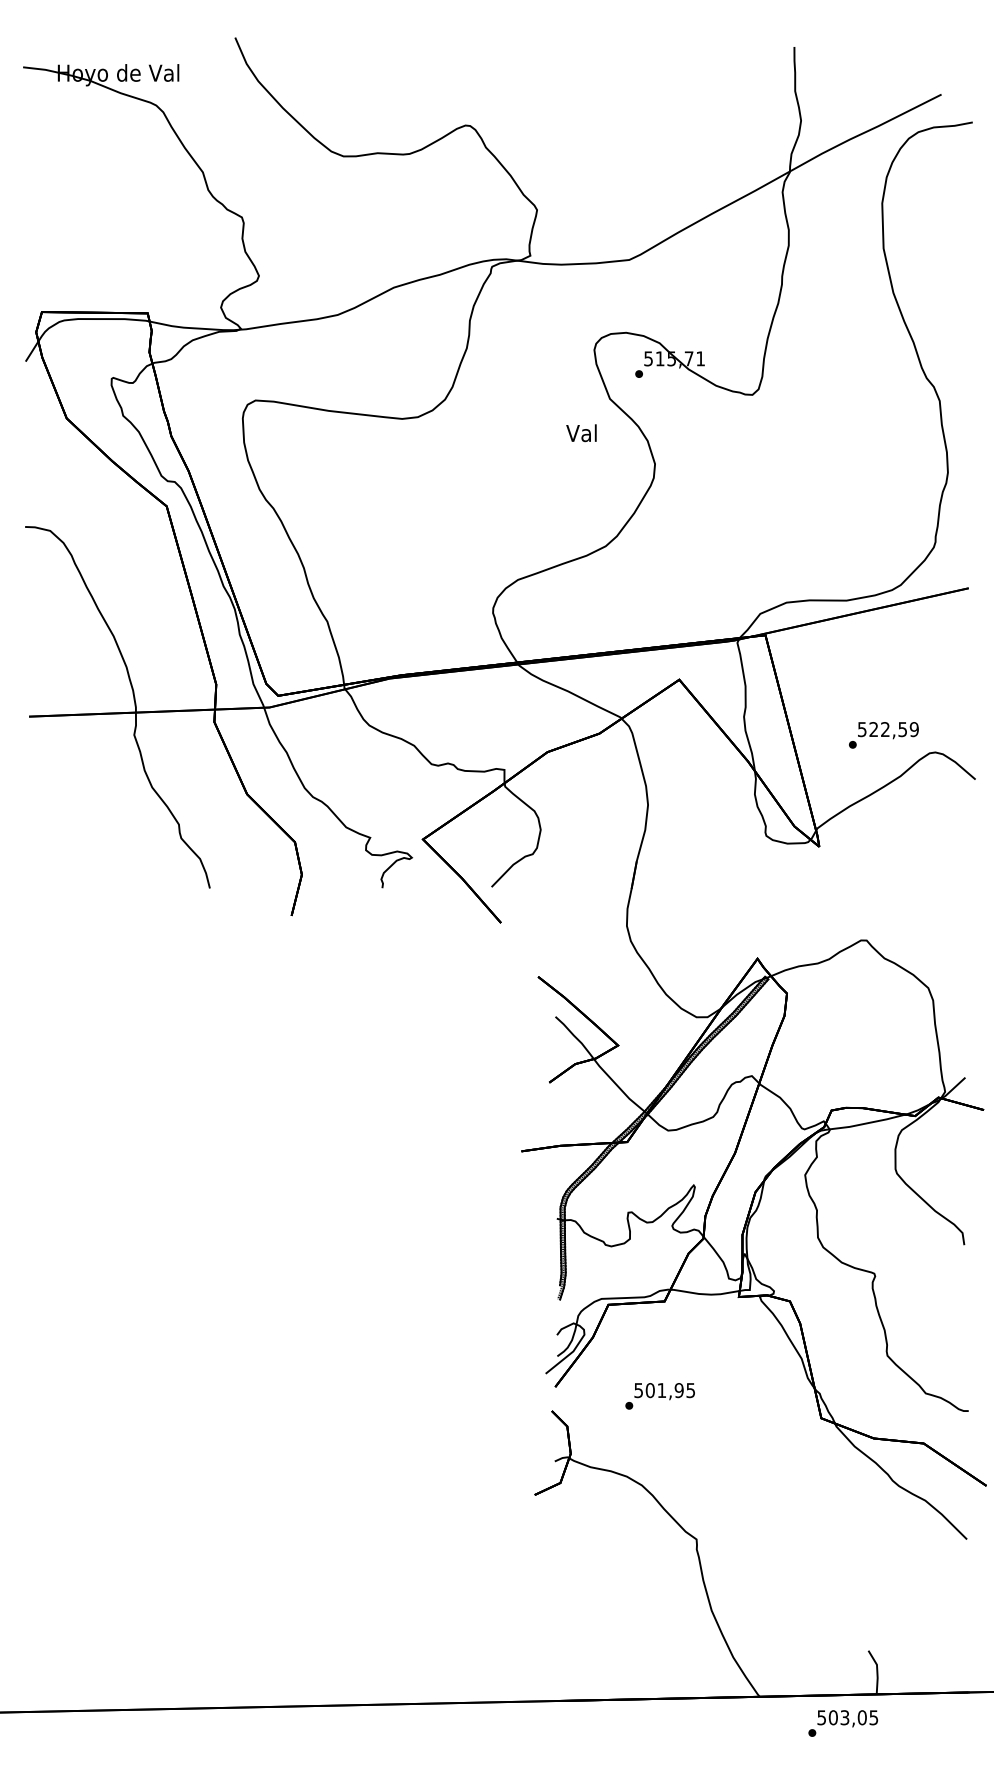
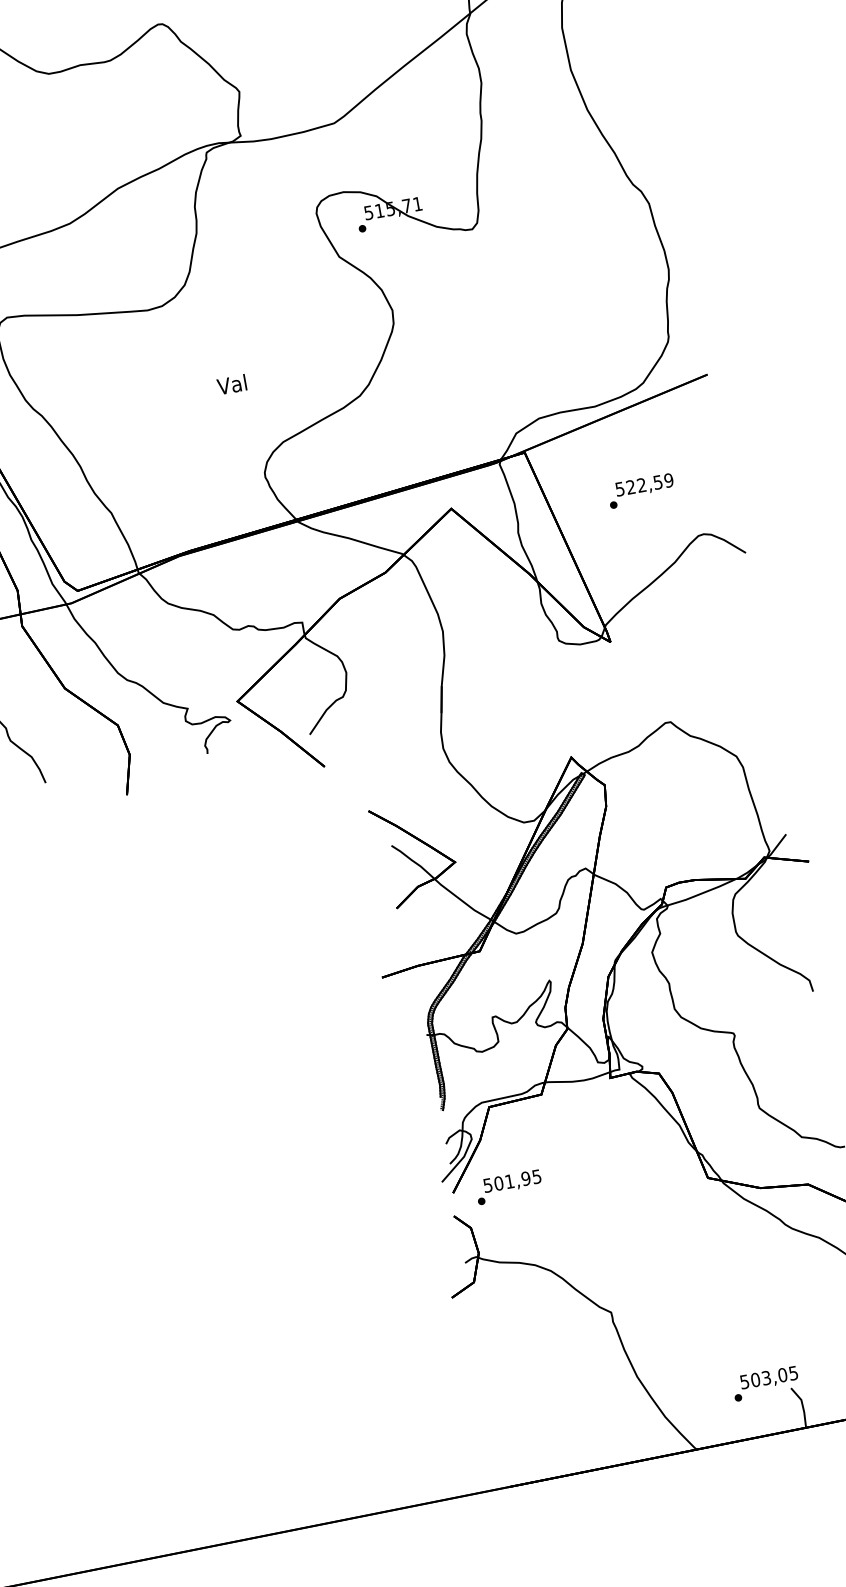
text: (581, 433) -> (231, 385), moved
text: (883, 735) -> (640, 491), moved
text: (659, 1396) -> (508, 1187), moved
text: (843, 1723) -> (766, 1383), moved

